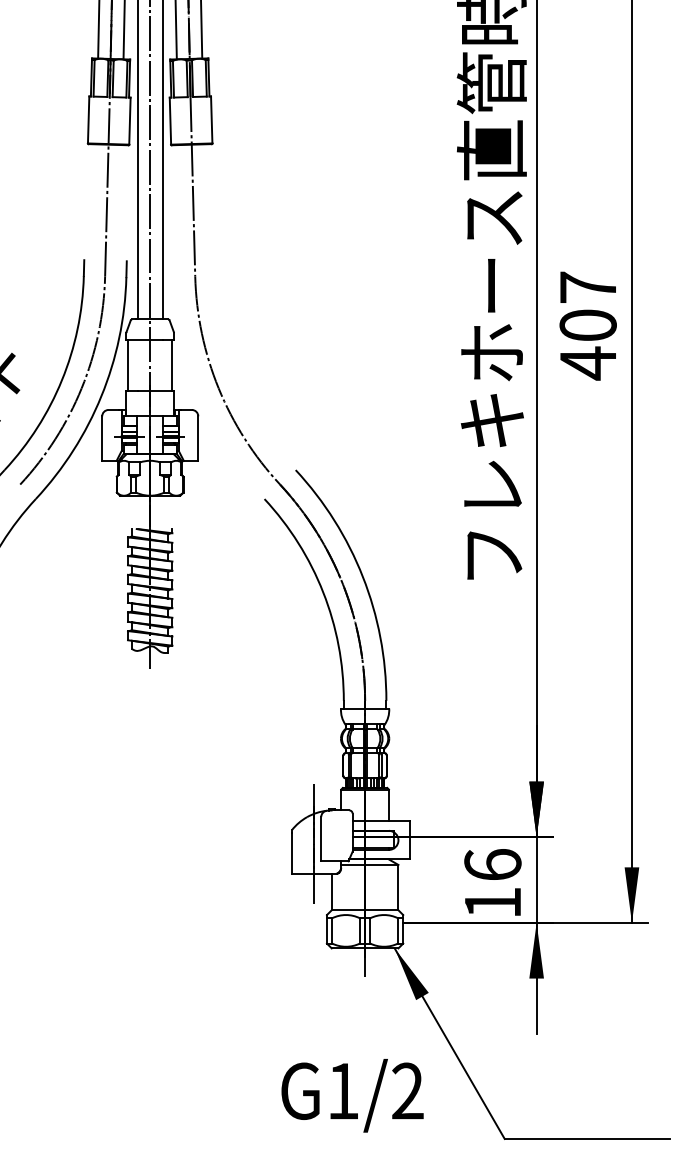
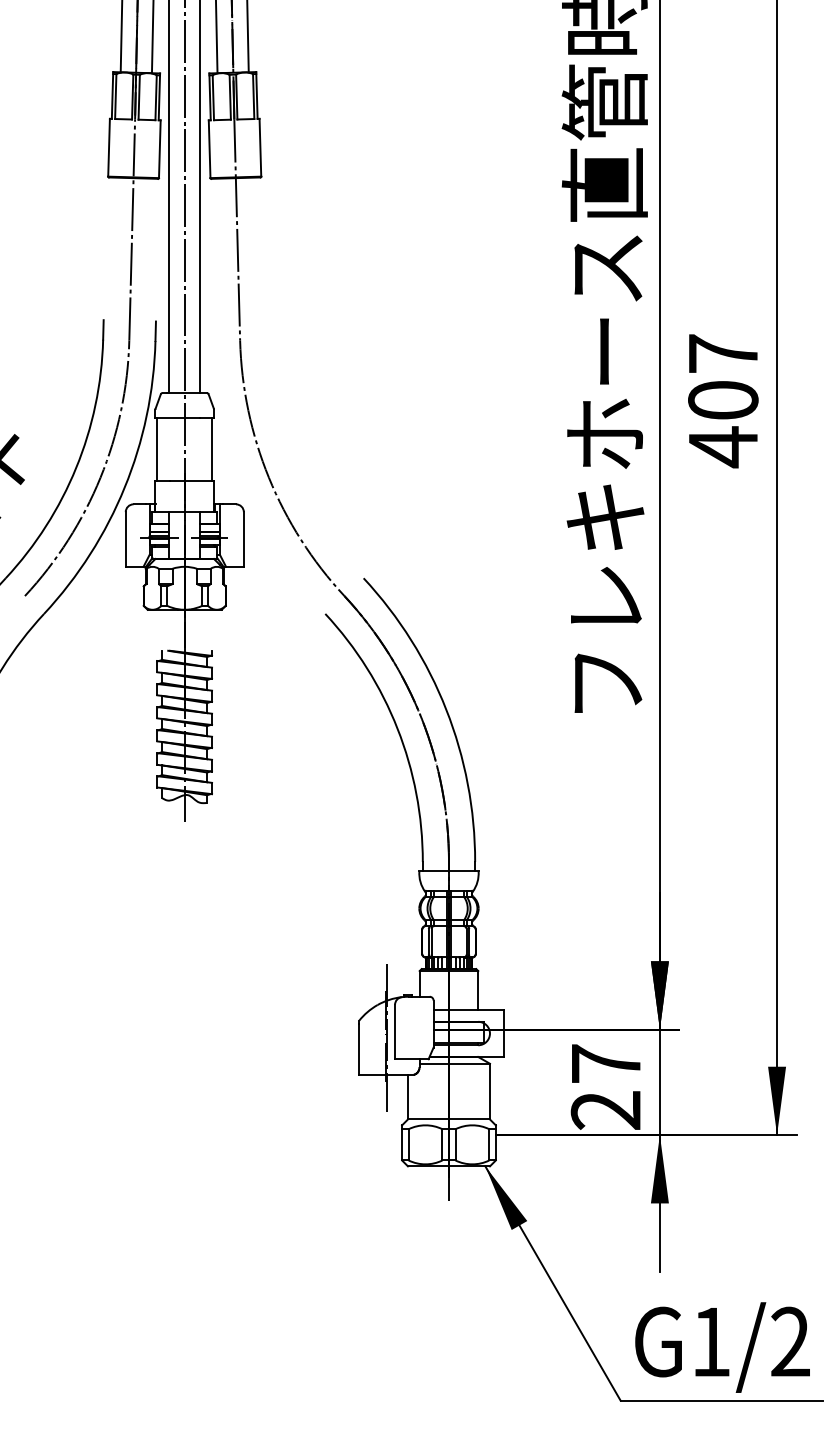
text: (492, 883) -> (605, 1086), 16 -> 27
text: (352, 1095) -> (722, 1347), moved

